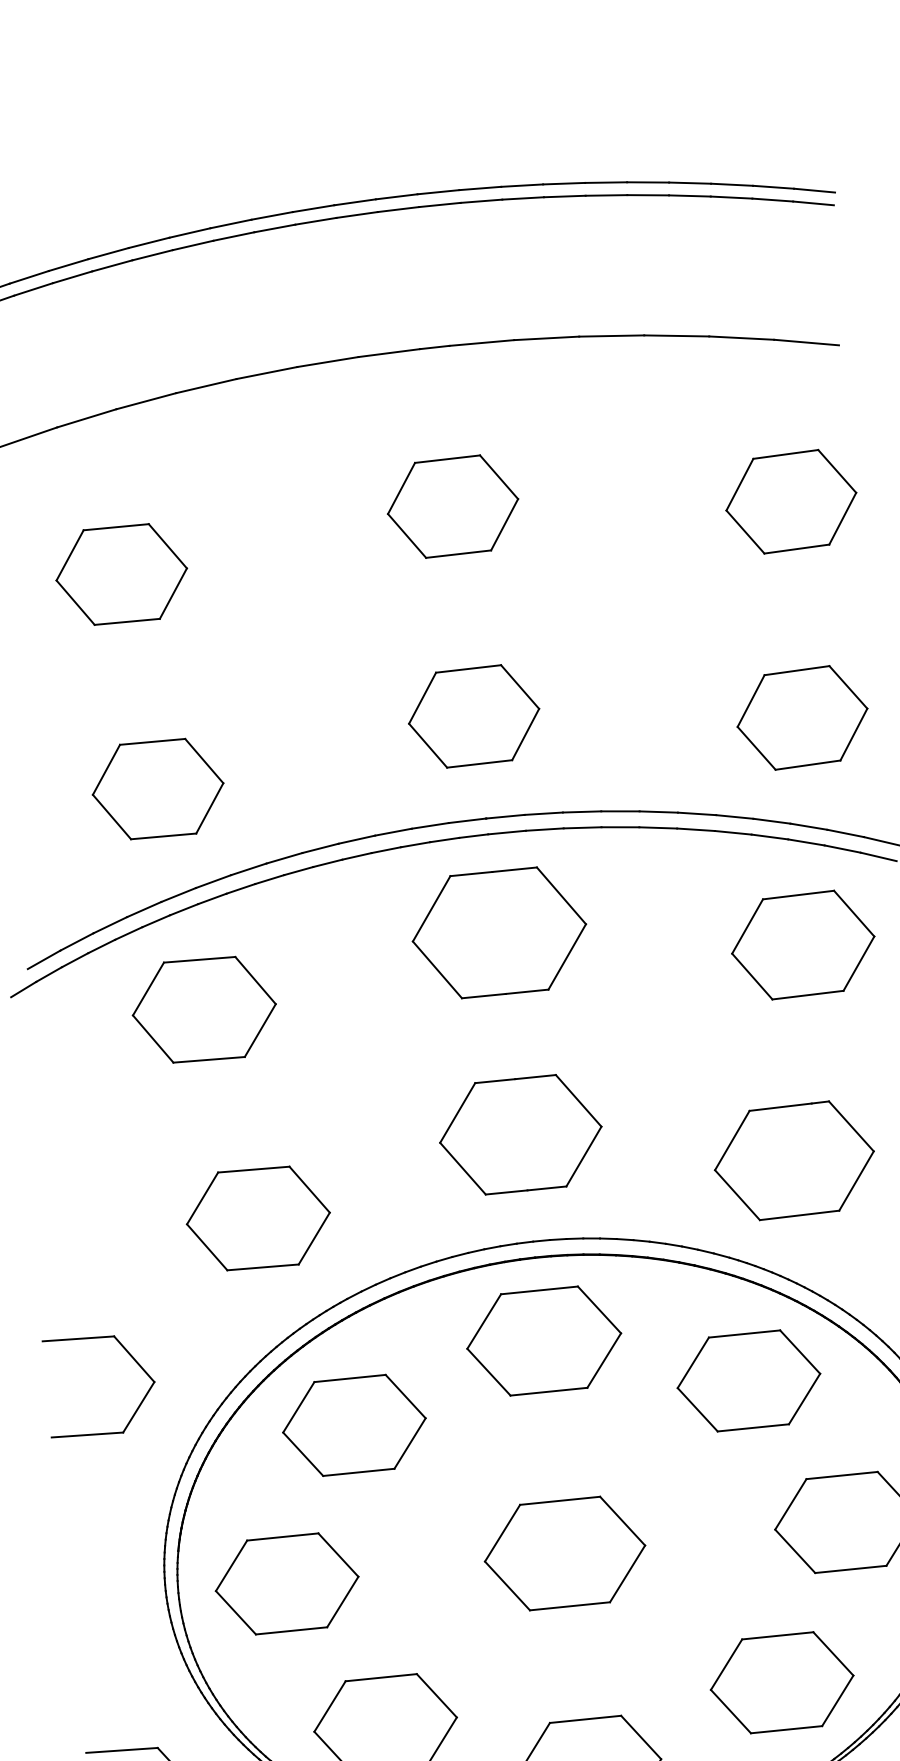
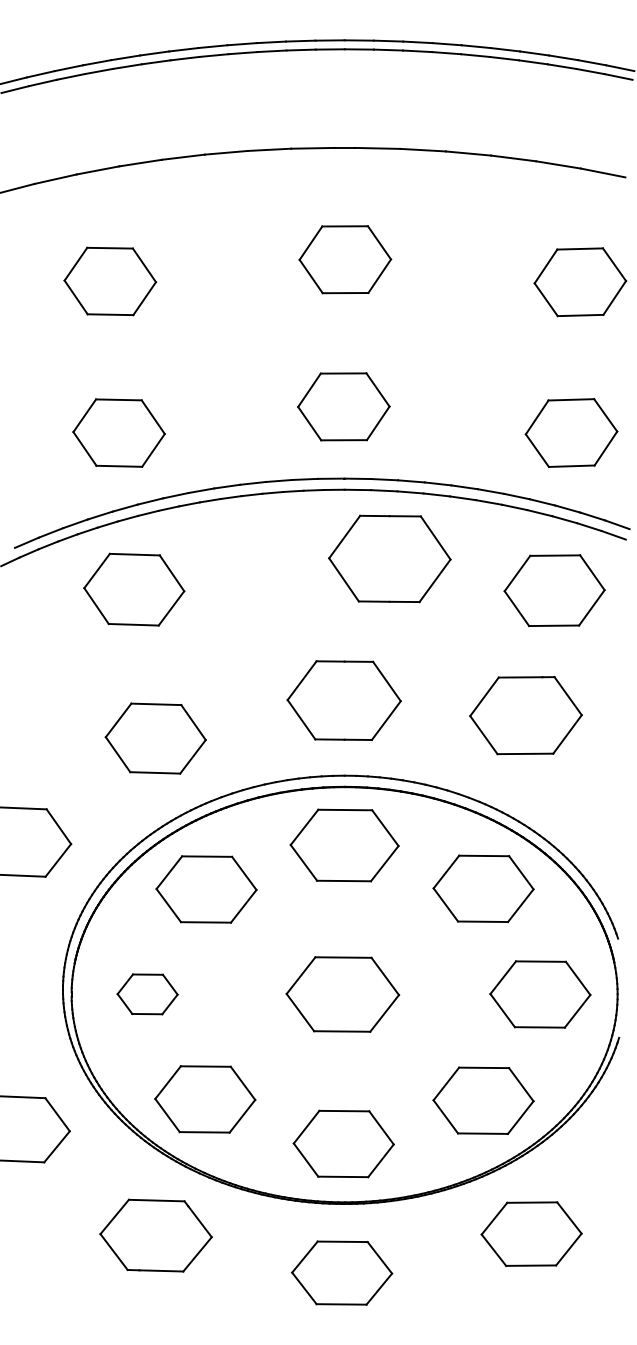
part: (498, 932) -> (389, 558), moved
part: (793, 1160) -> (525, 715), moved
part: (286, 1584) -> (147, 994), size x0.6

